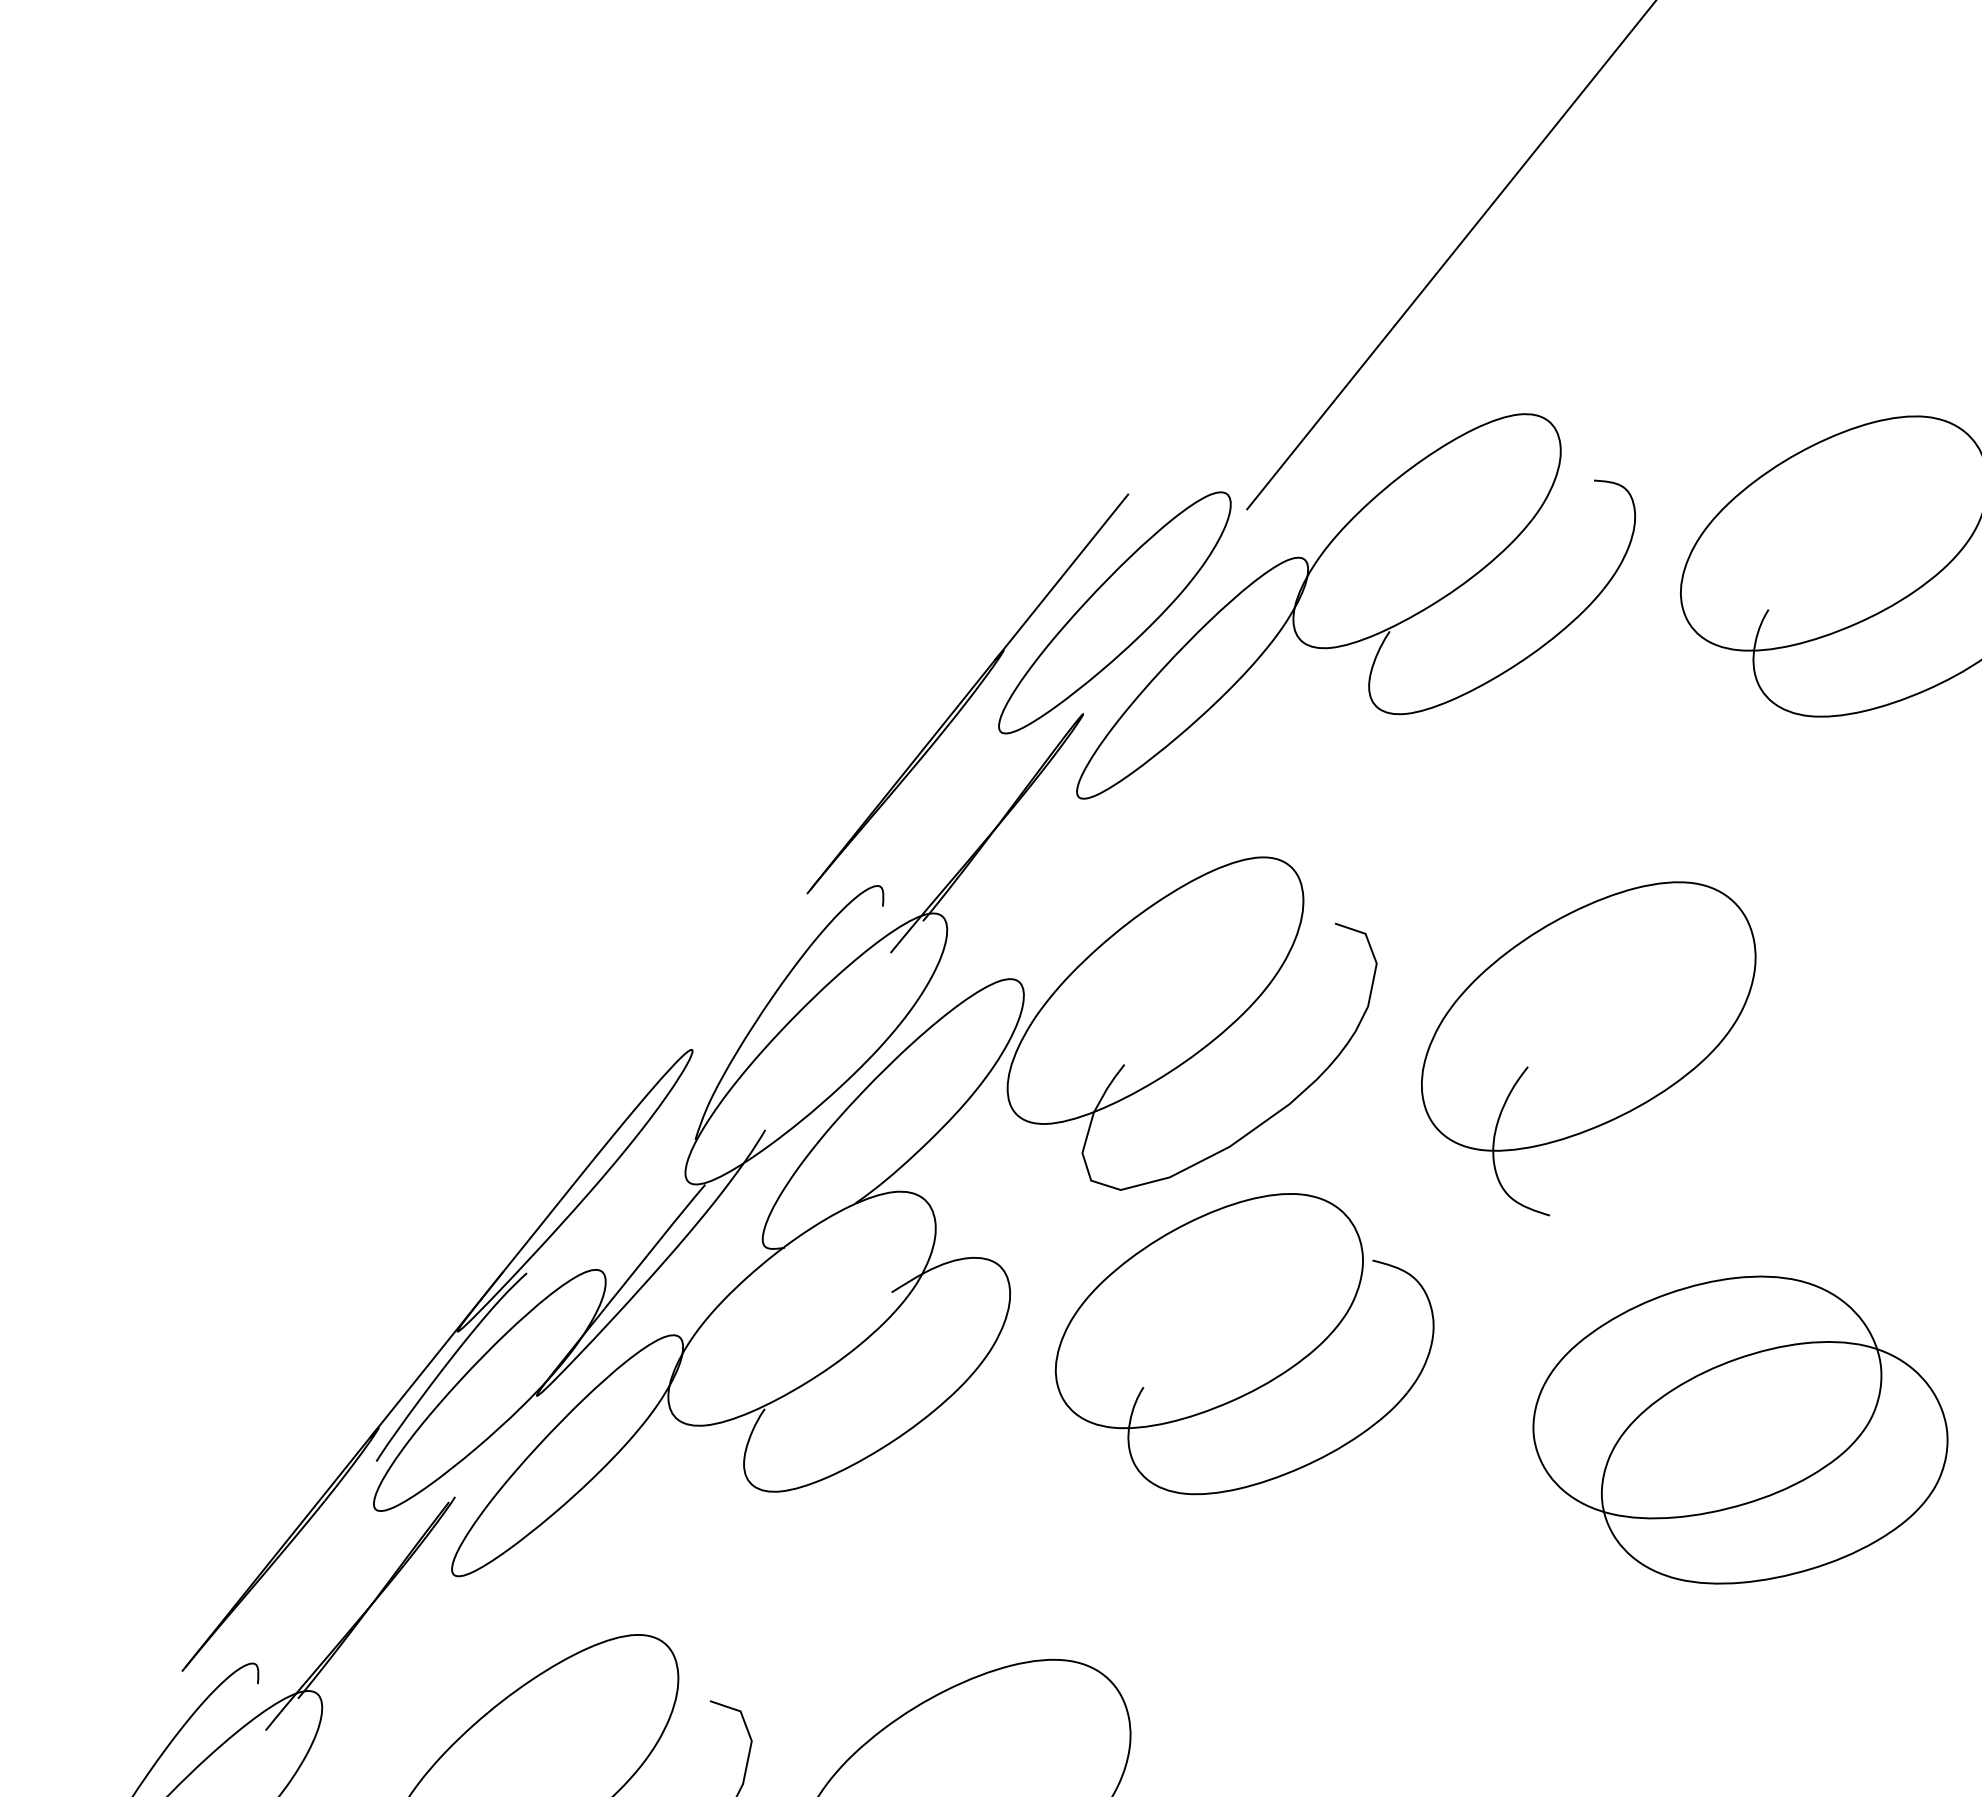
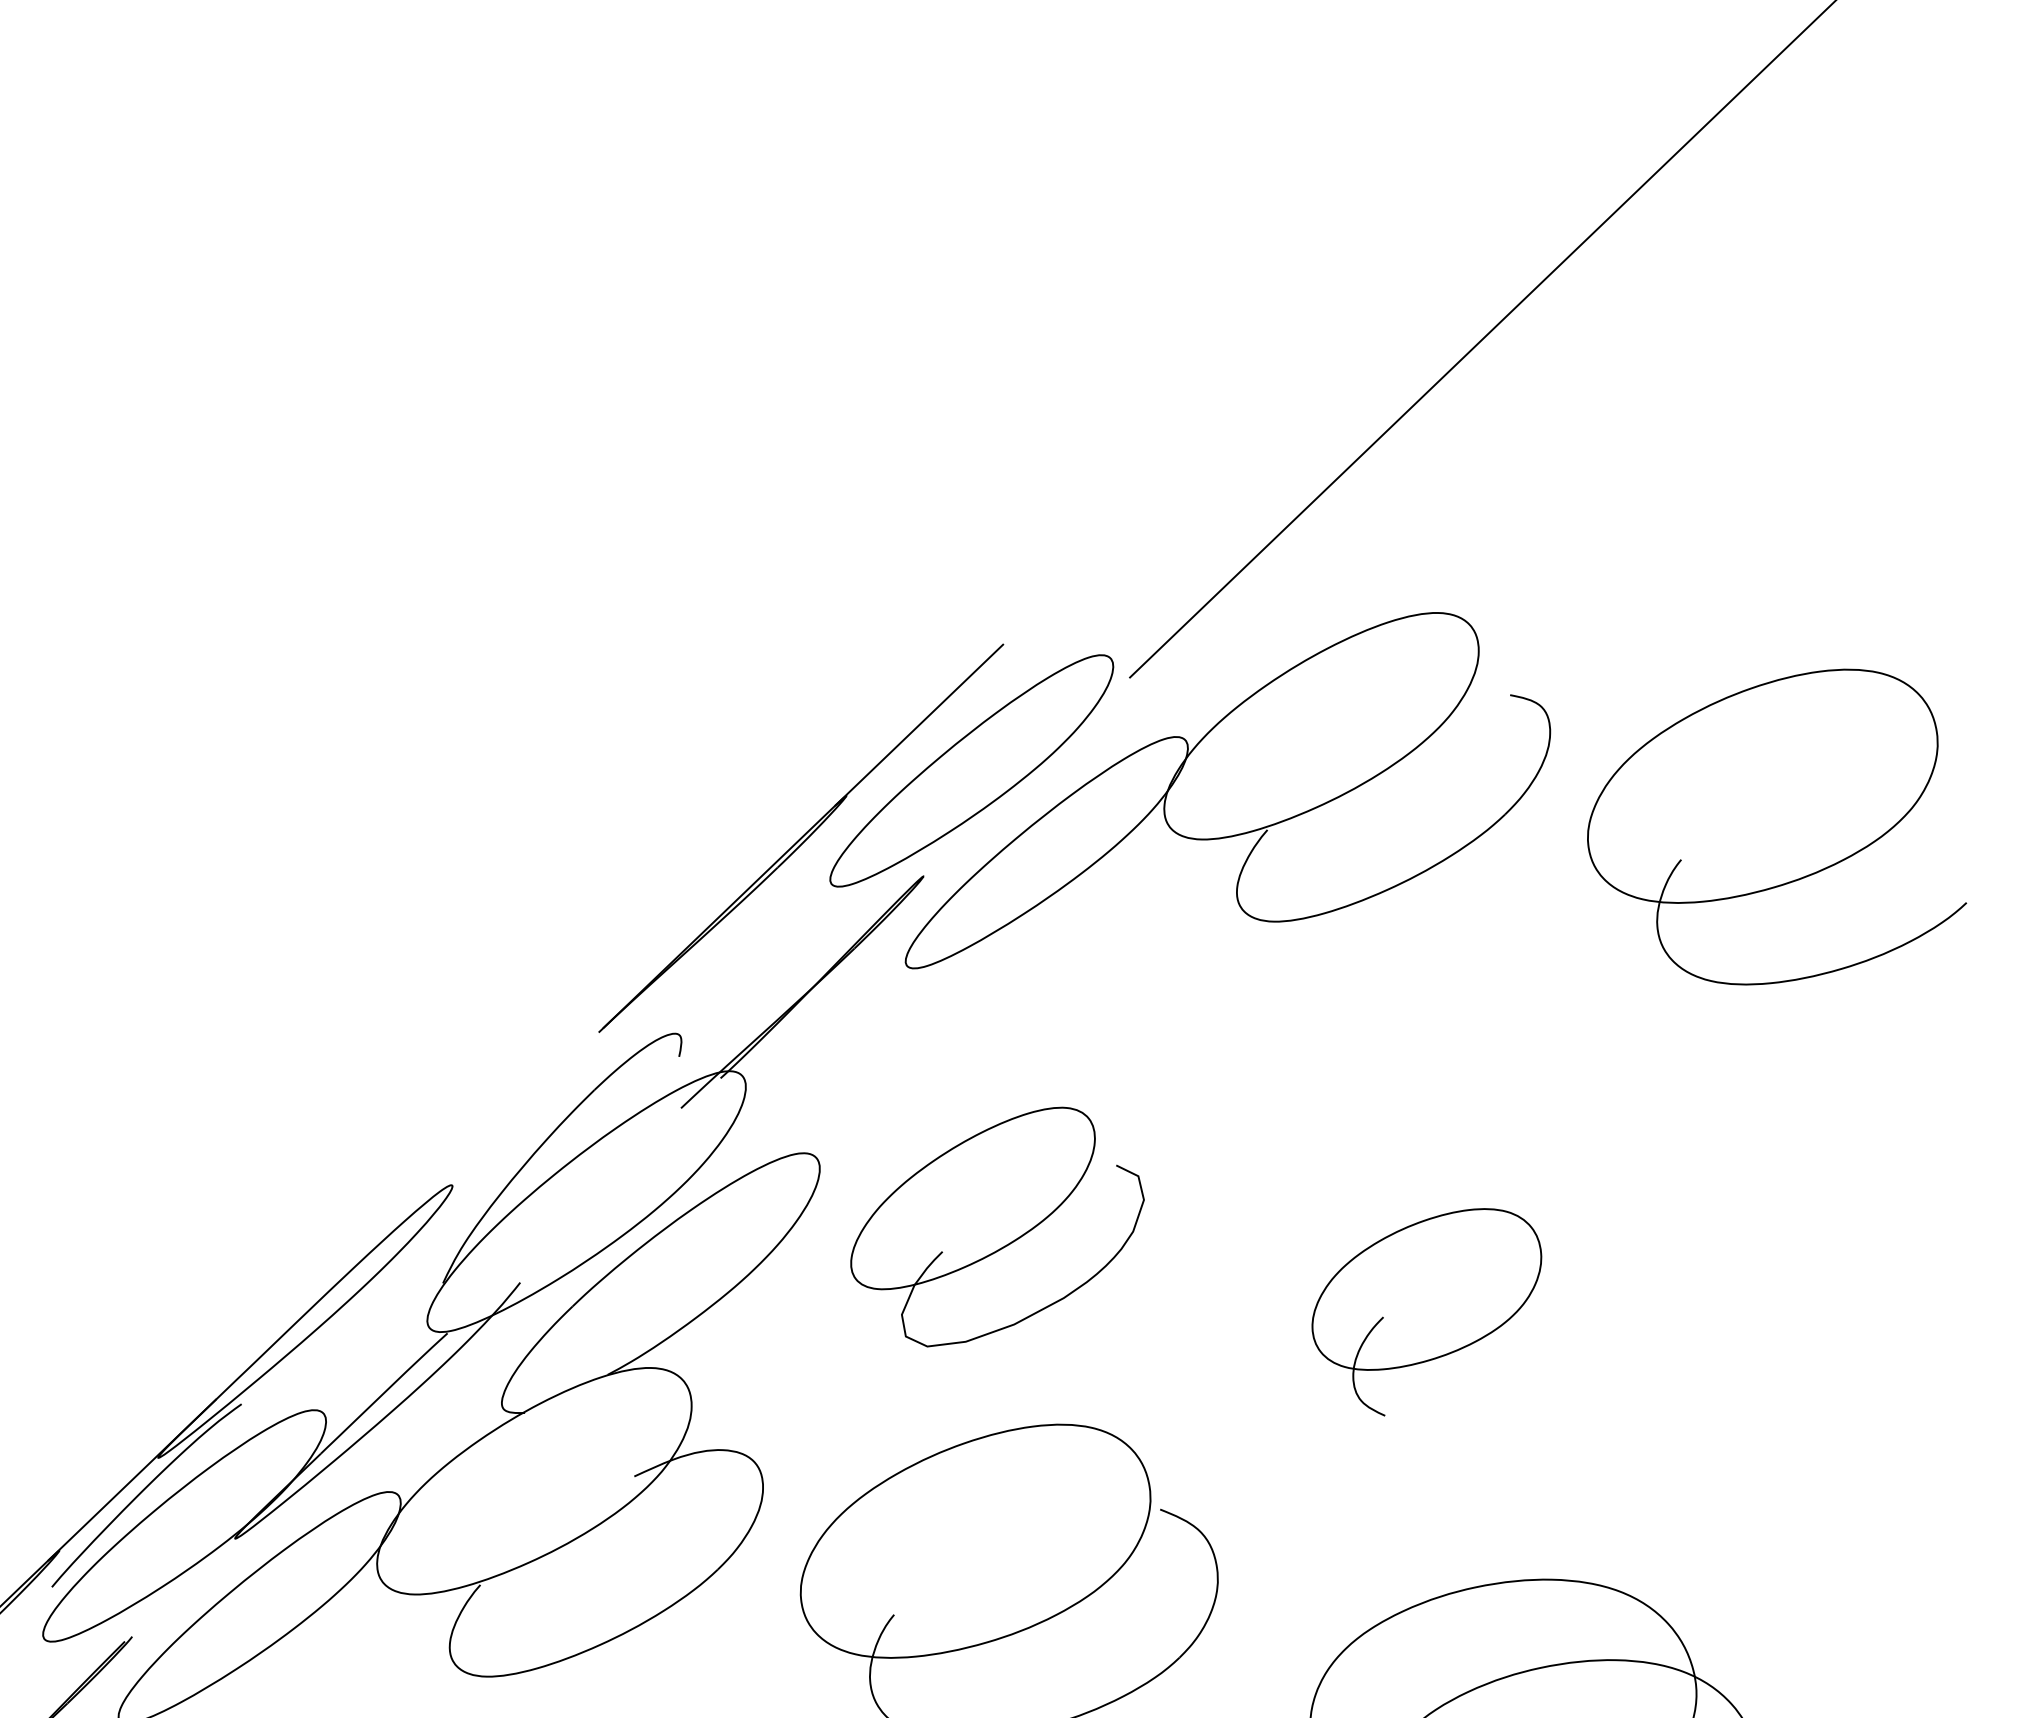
part: (1191, 1023) -> (997, 1227), size x0.7
part: (1588, 1048) -> (1424, 1310), size x0.6

